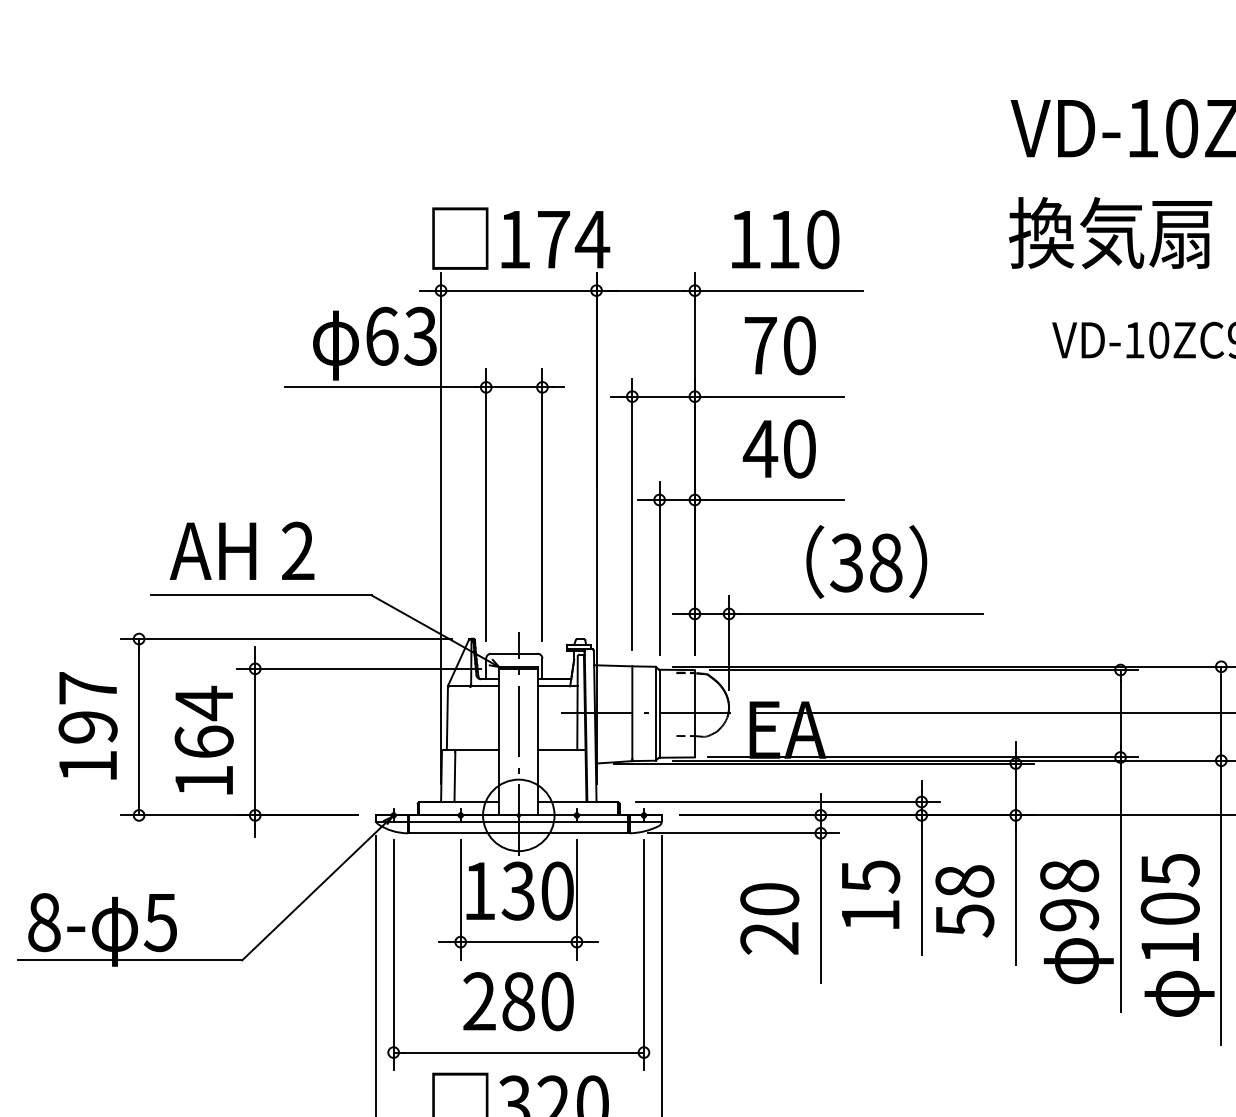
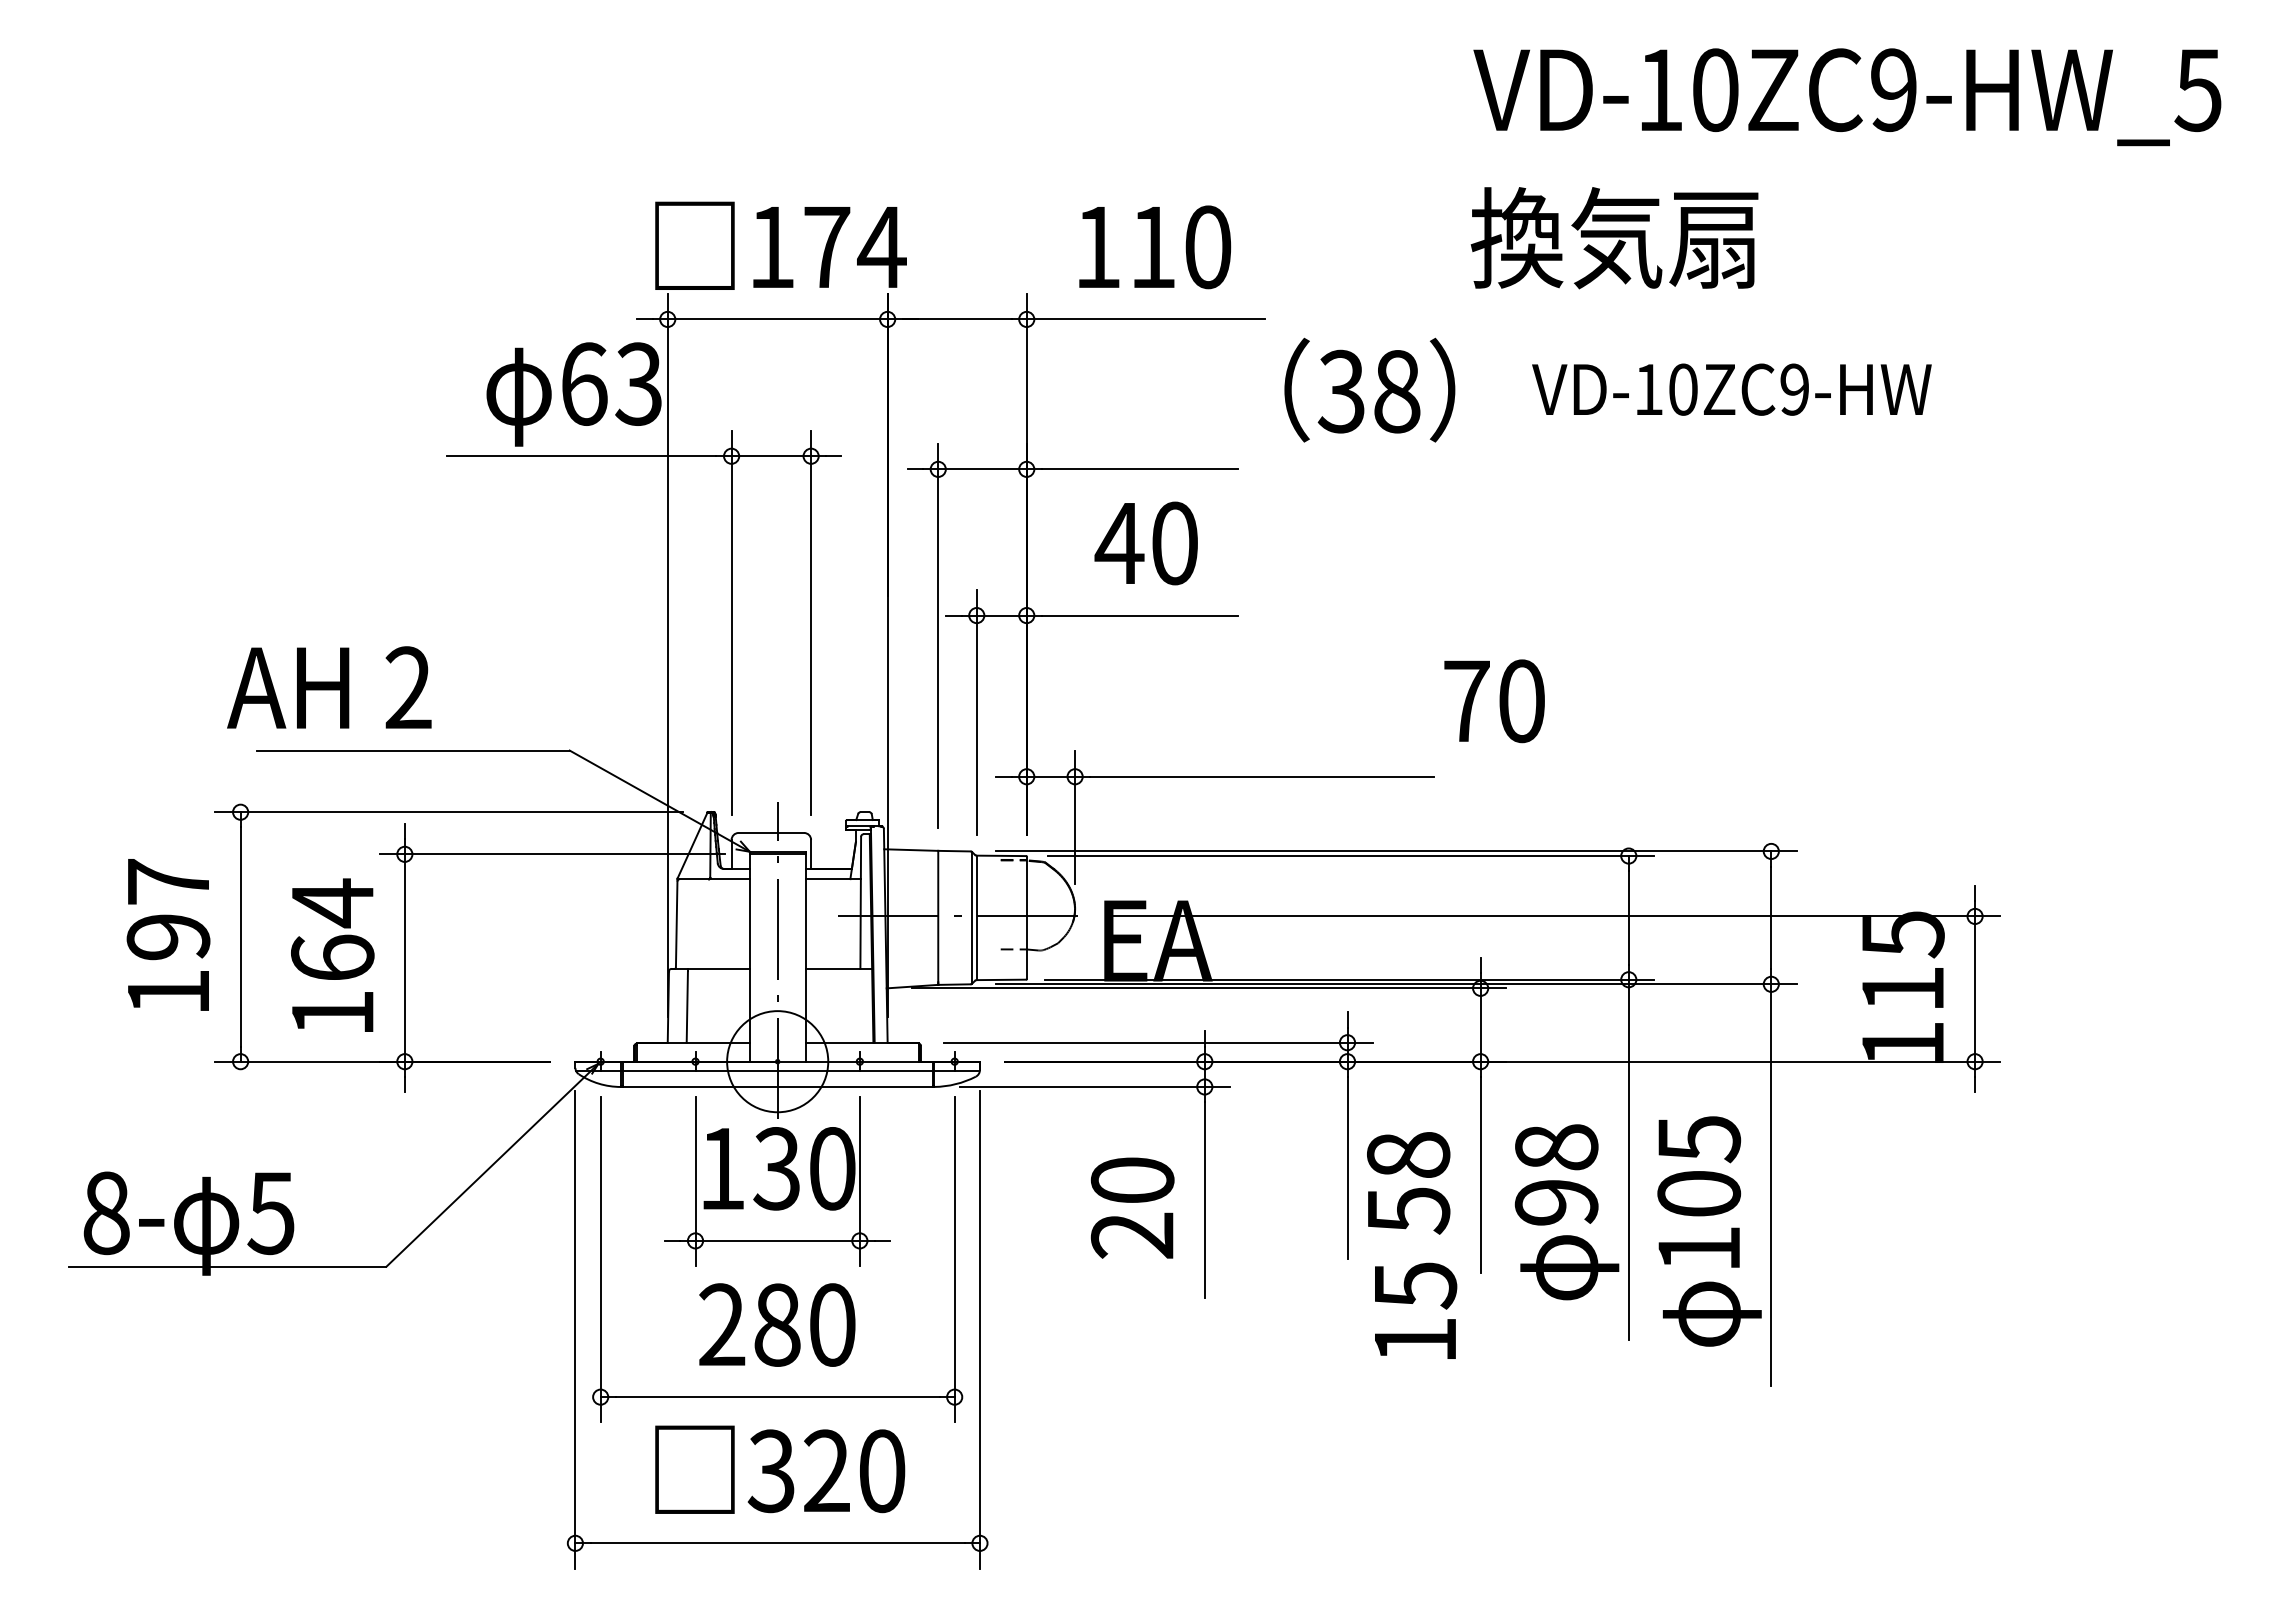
text: (780, 345) -> (1494, 701), moved
text: (242, 550) -> (329, 687), moved
text: (866, 561) -> (1369, 389), moved
text: (871, 894) -> (1416, 1310), moved

